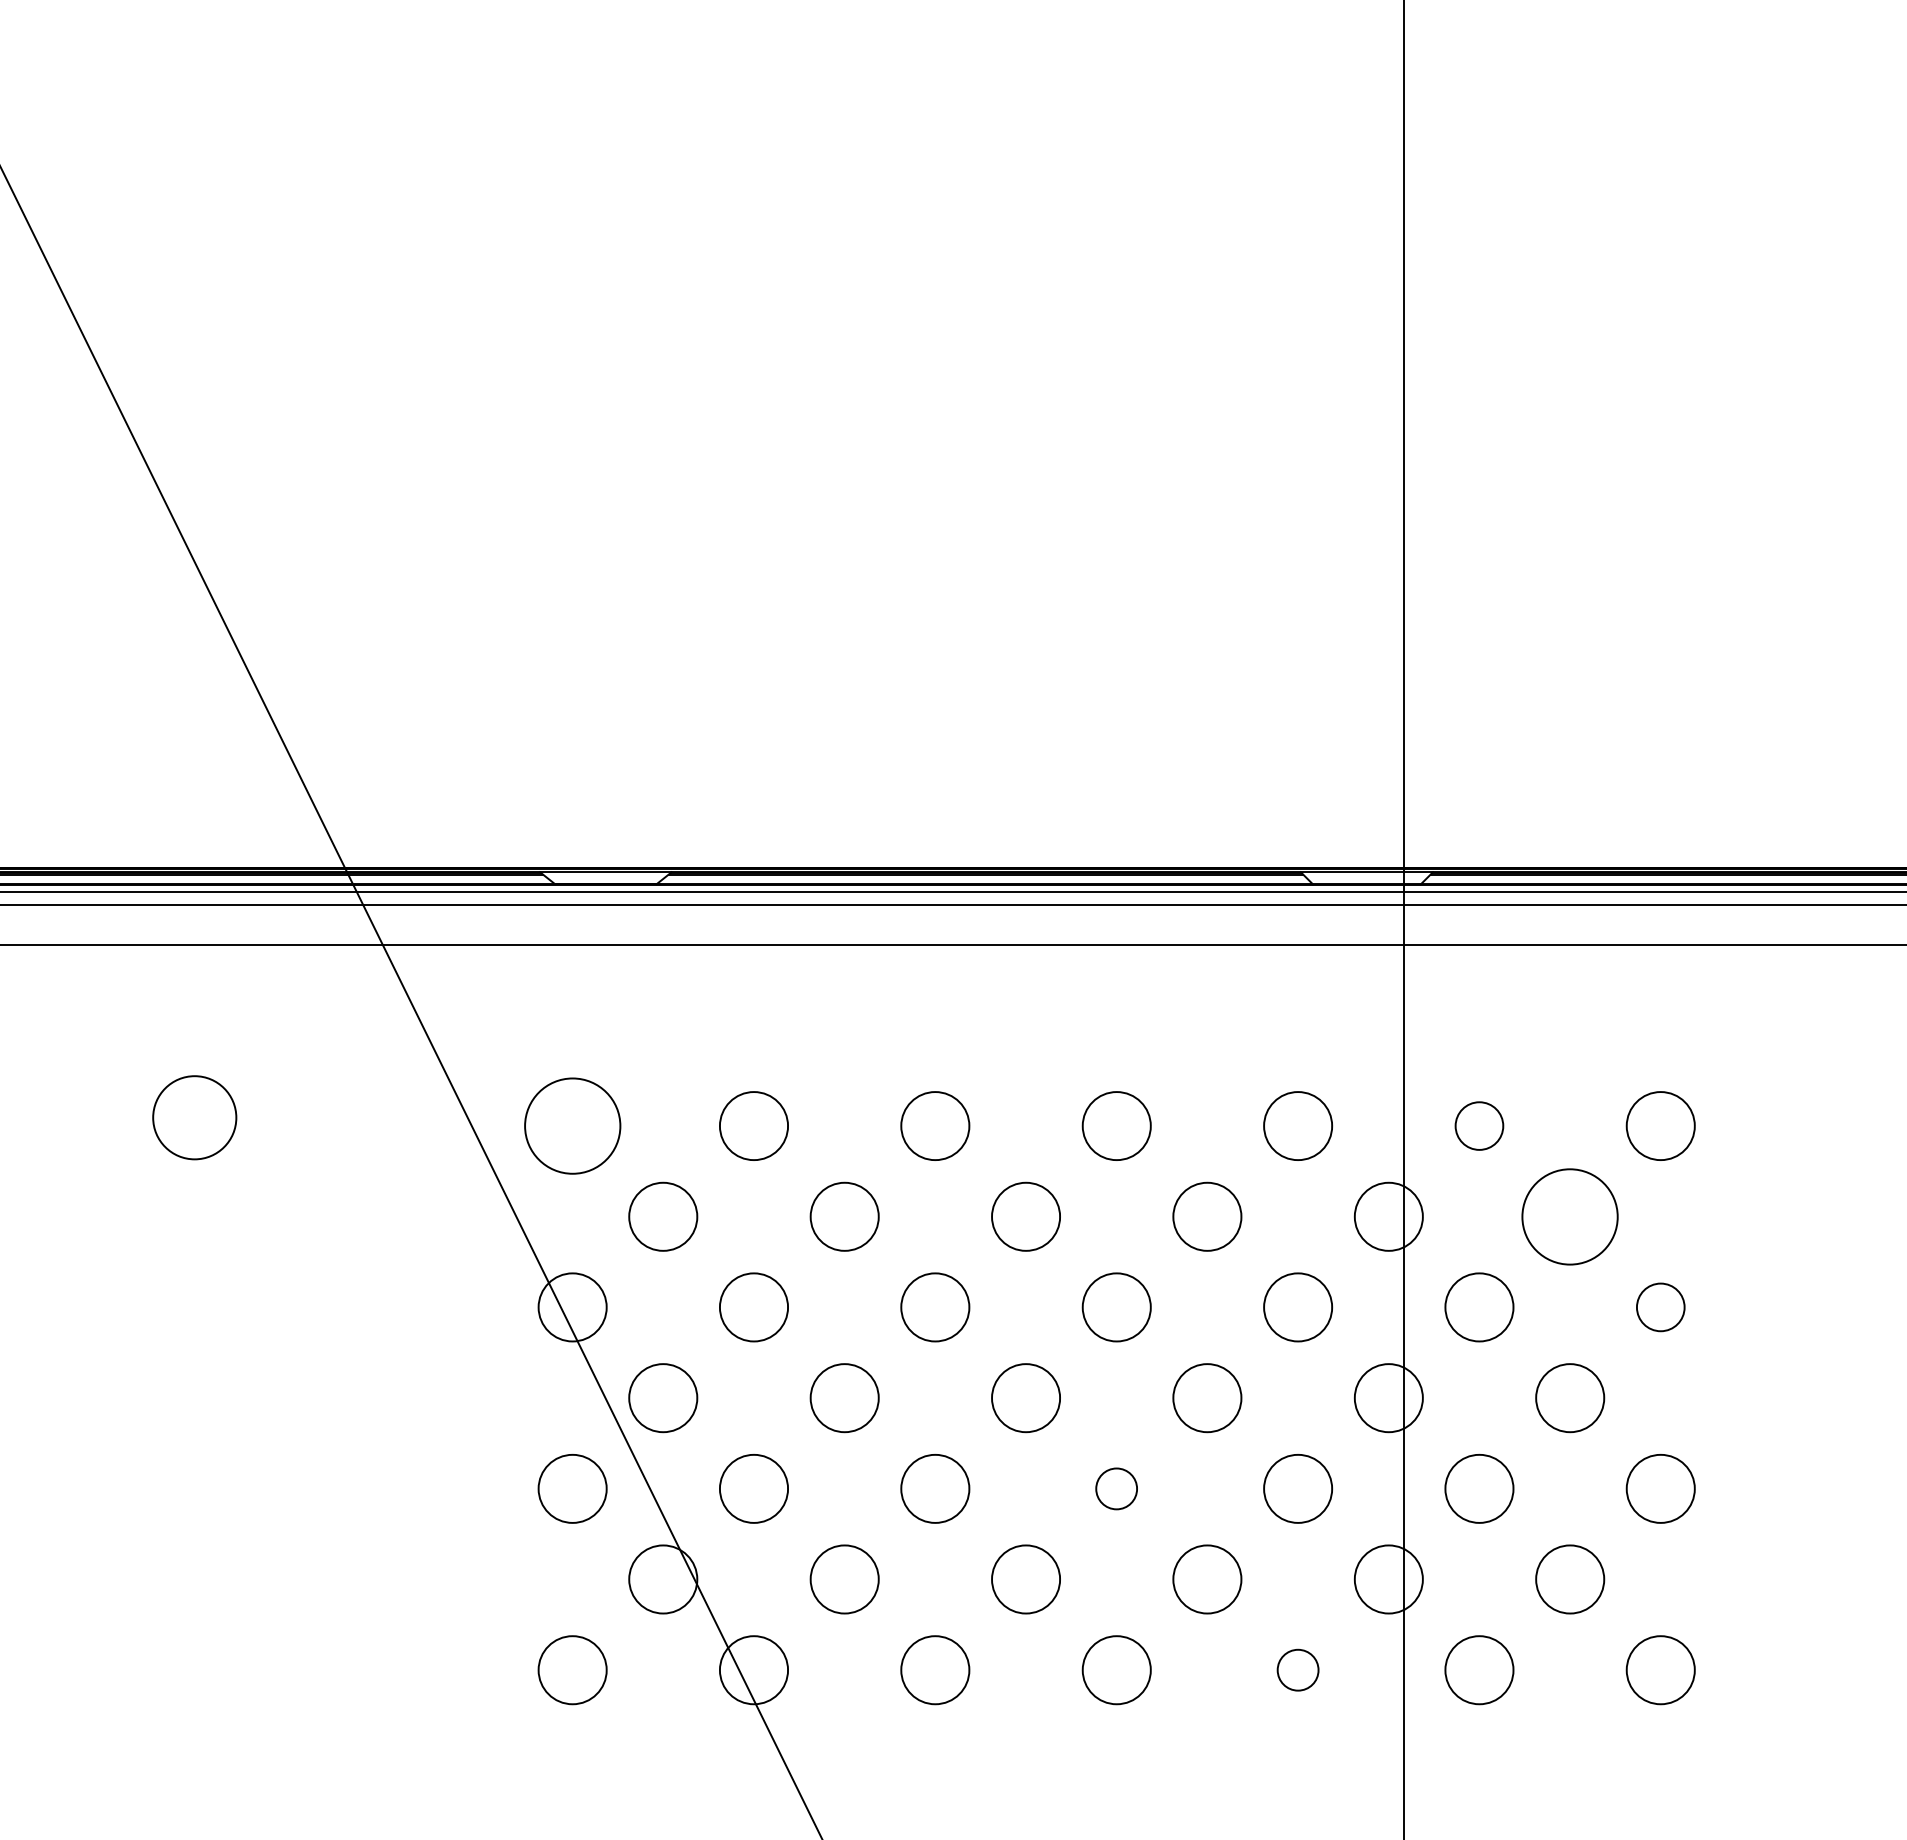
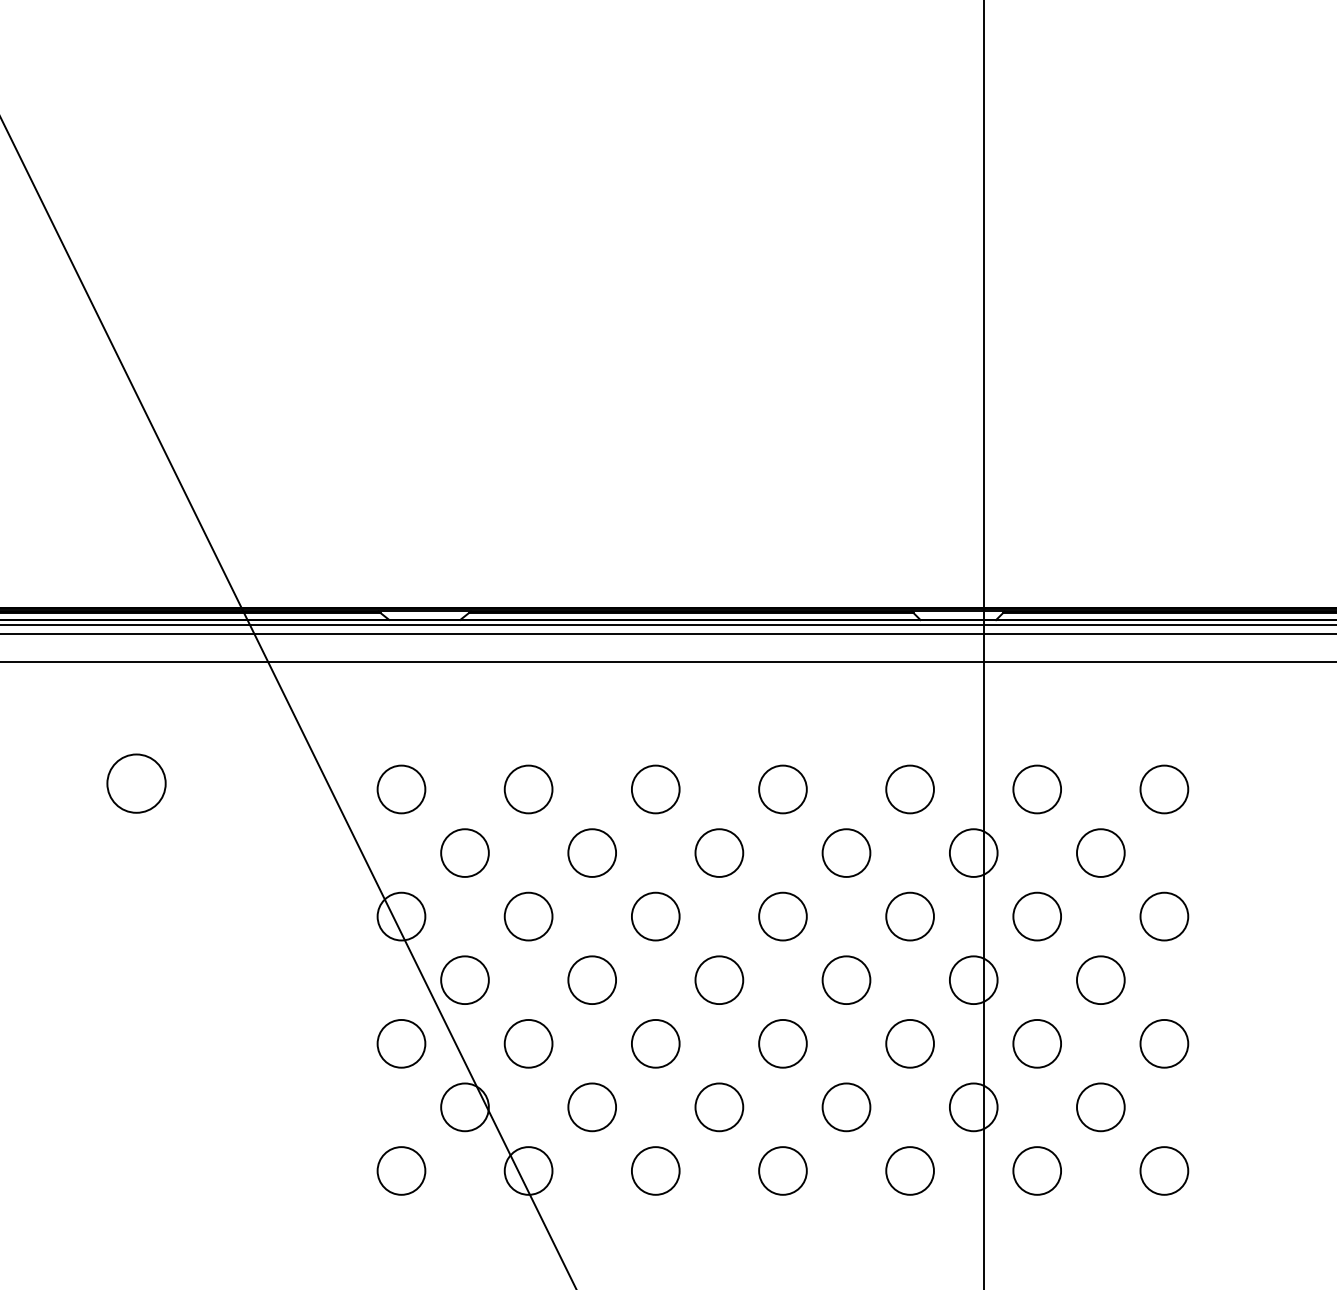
circle: (572, 1125) -> (401, 789), size x0.71
circle: (1479, 1126) -> (1037, 789), size x1.43
circle: (1570, 1216) -> (1101, 852), size x0.71
circle: (1660, 1307) -> (1164, 916), size x1.43
circle: (1116, 1488) -> (782, 1043), size x1.67
circle: (1298, 1670) -> (910, 1171), size x1.67

